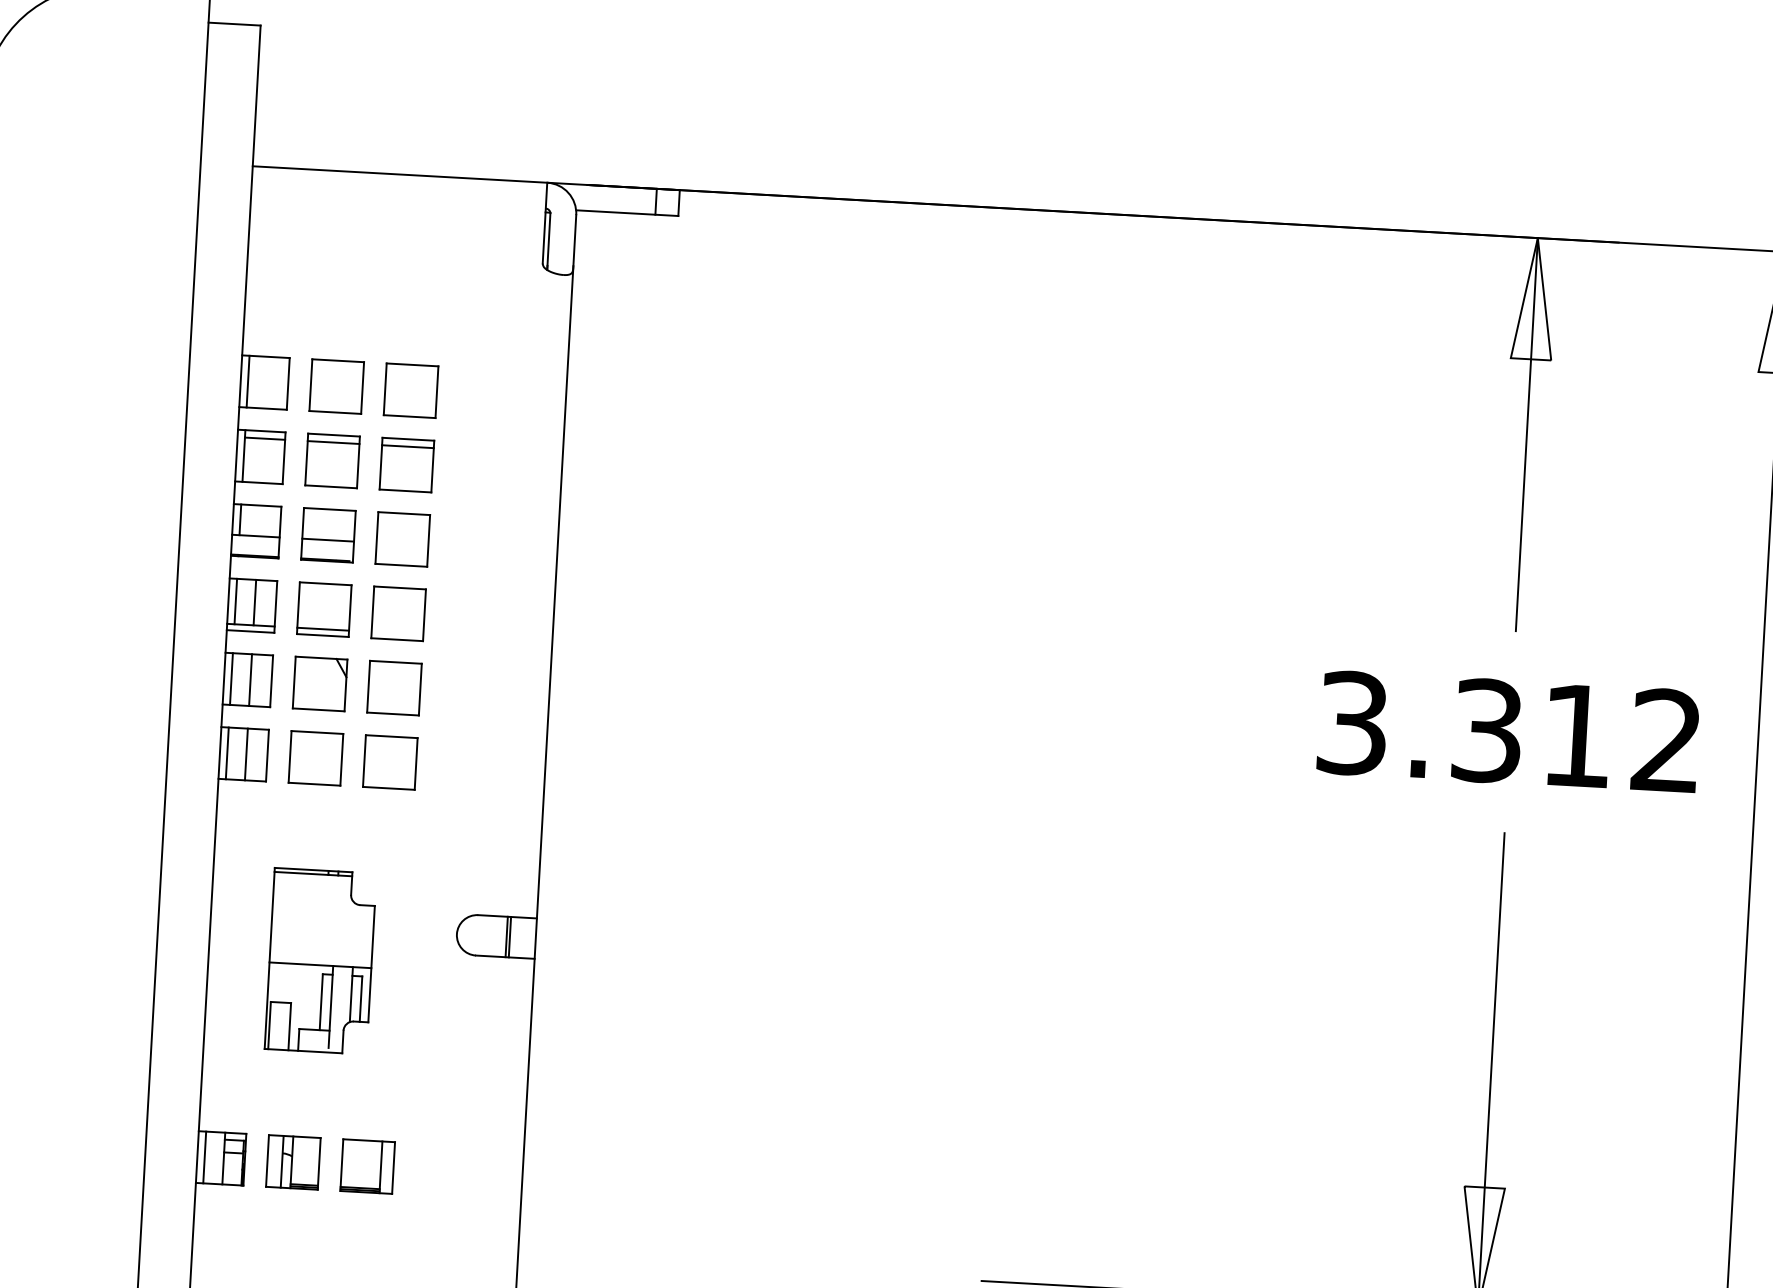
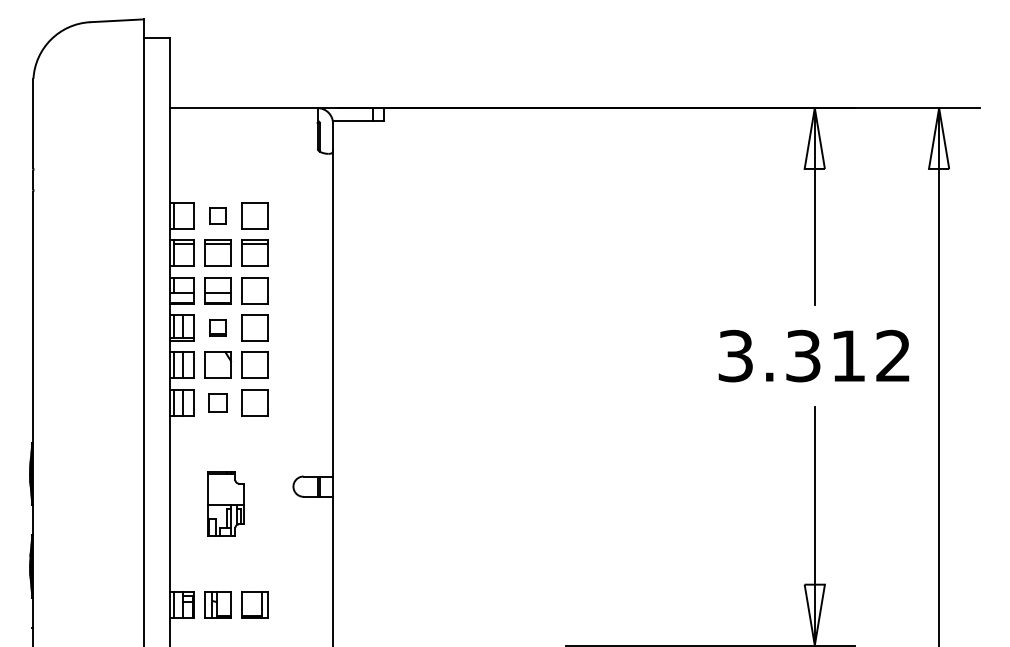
part: (335, 385) -> (217, 215), size x0.6
part: (323, 608) -> (217, 327), size x0.6
part: (314, 758) -> (217, 402), size x0.7
part: (319, 960) -> (225, 503), size x0.7

